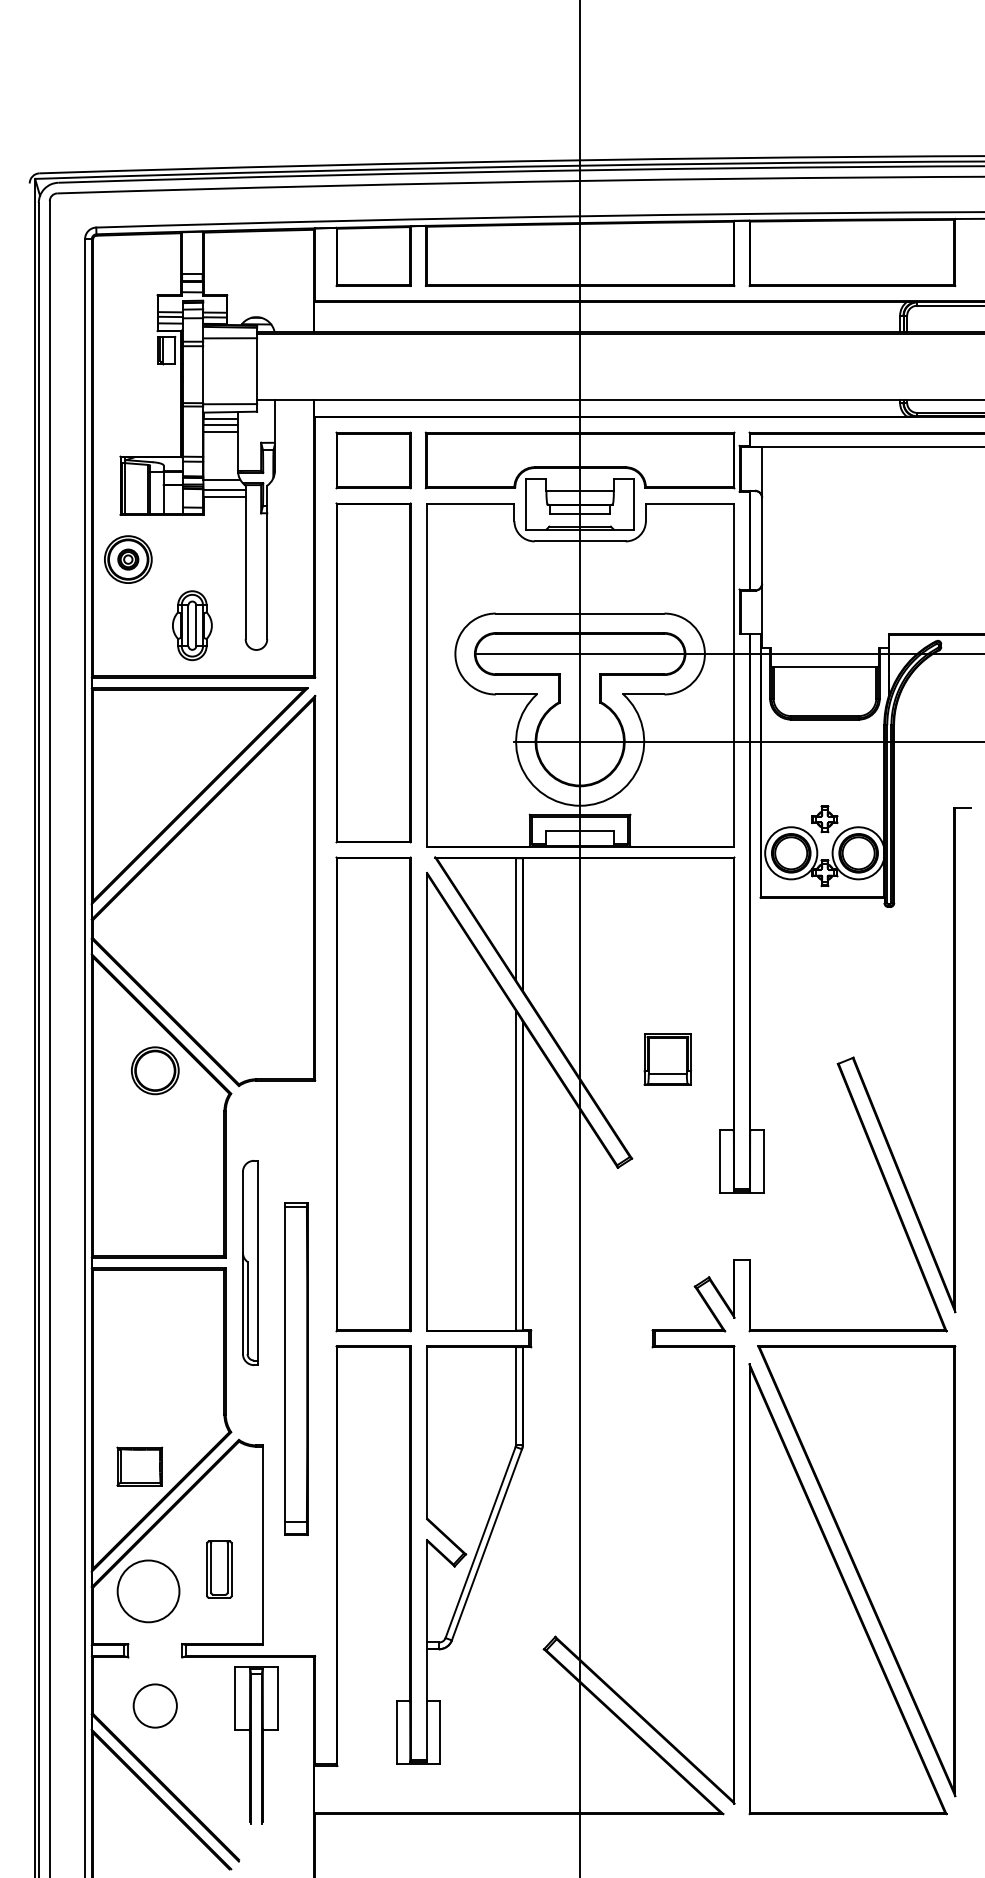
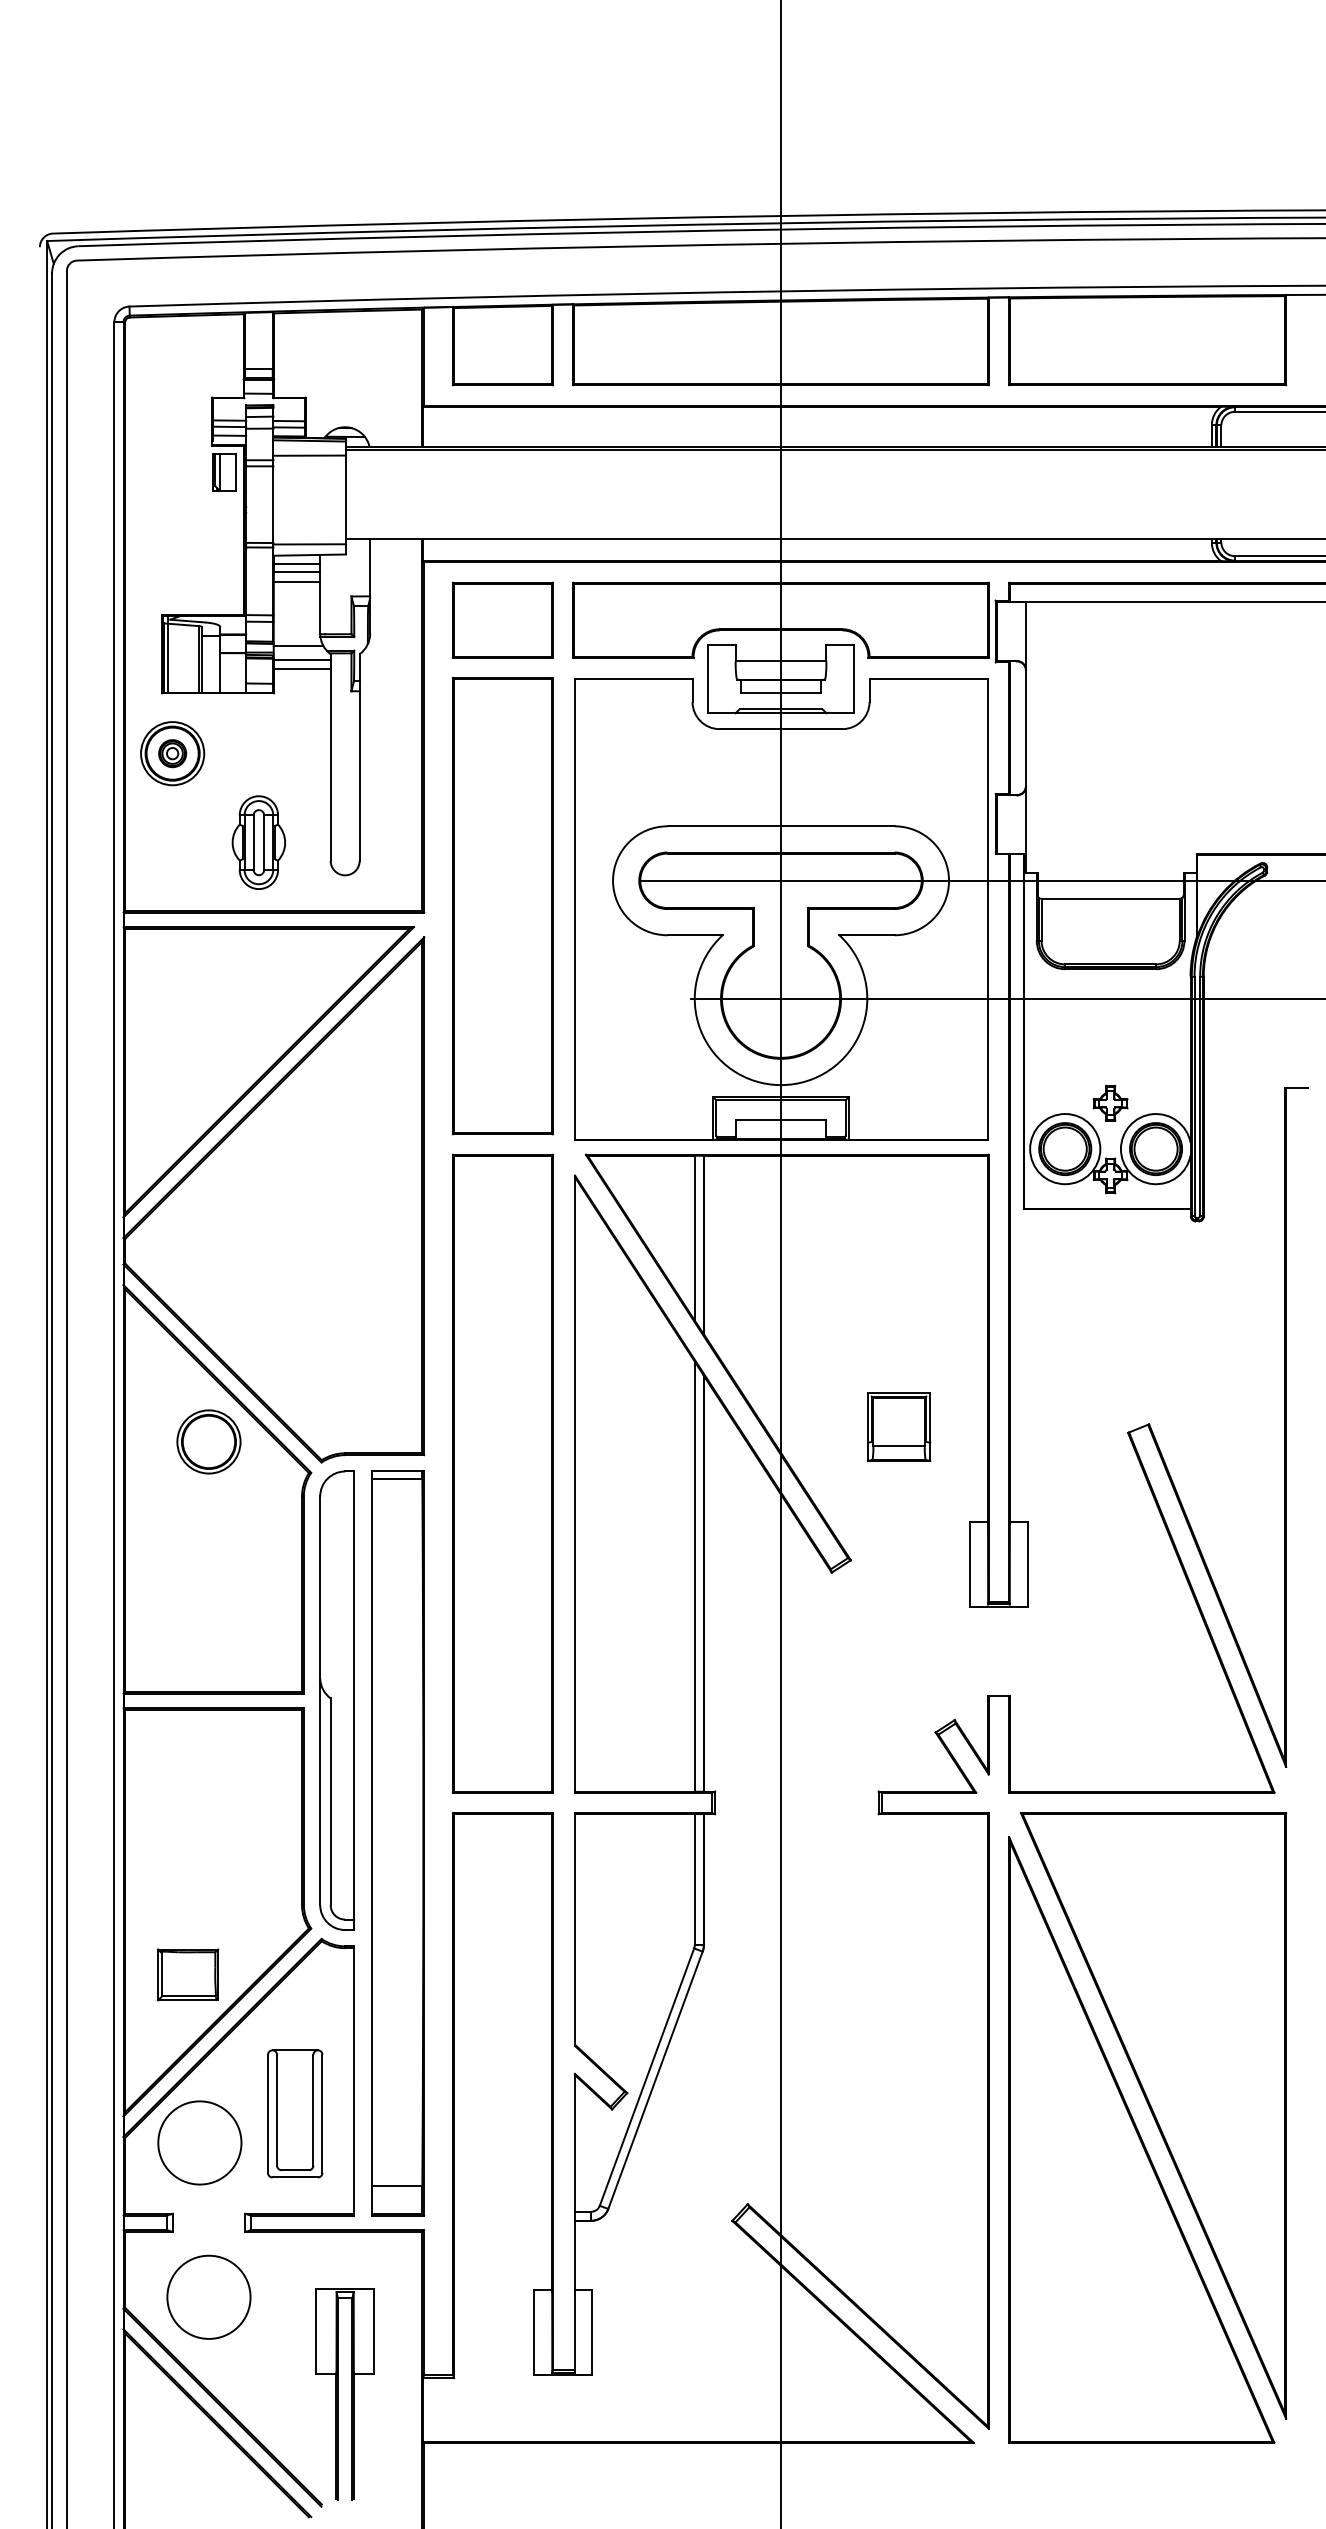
part: (250, 1262) -> (337, 1700), size x1.67
part: (296, 1369) -> (399, 1844), size x1.67
part: (219, 1569) -> (295, 2113), size x1.67
circle: (155, 1705) -> (209, 2296), size x1.43
part: (256, 1745) -> (345, 2394), moved

